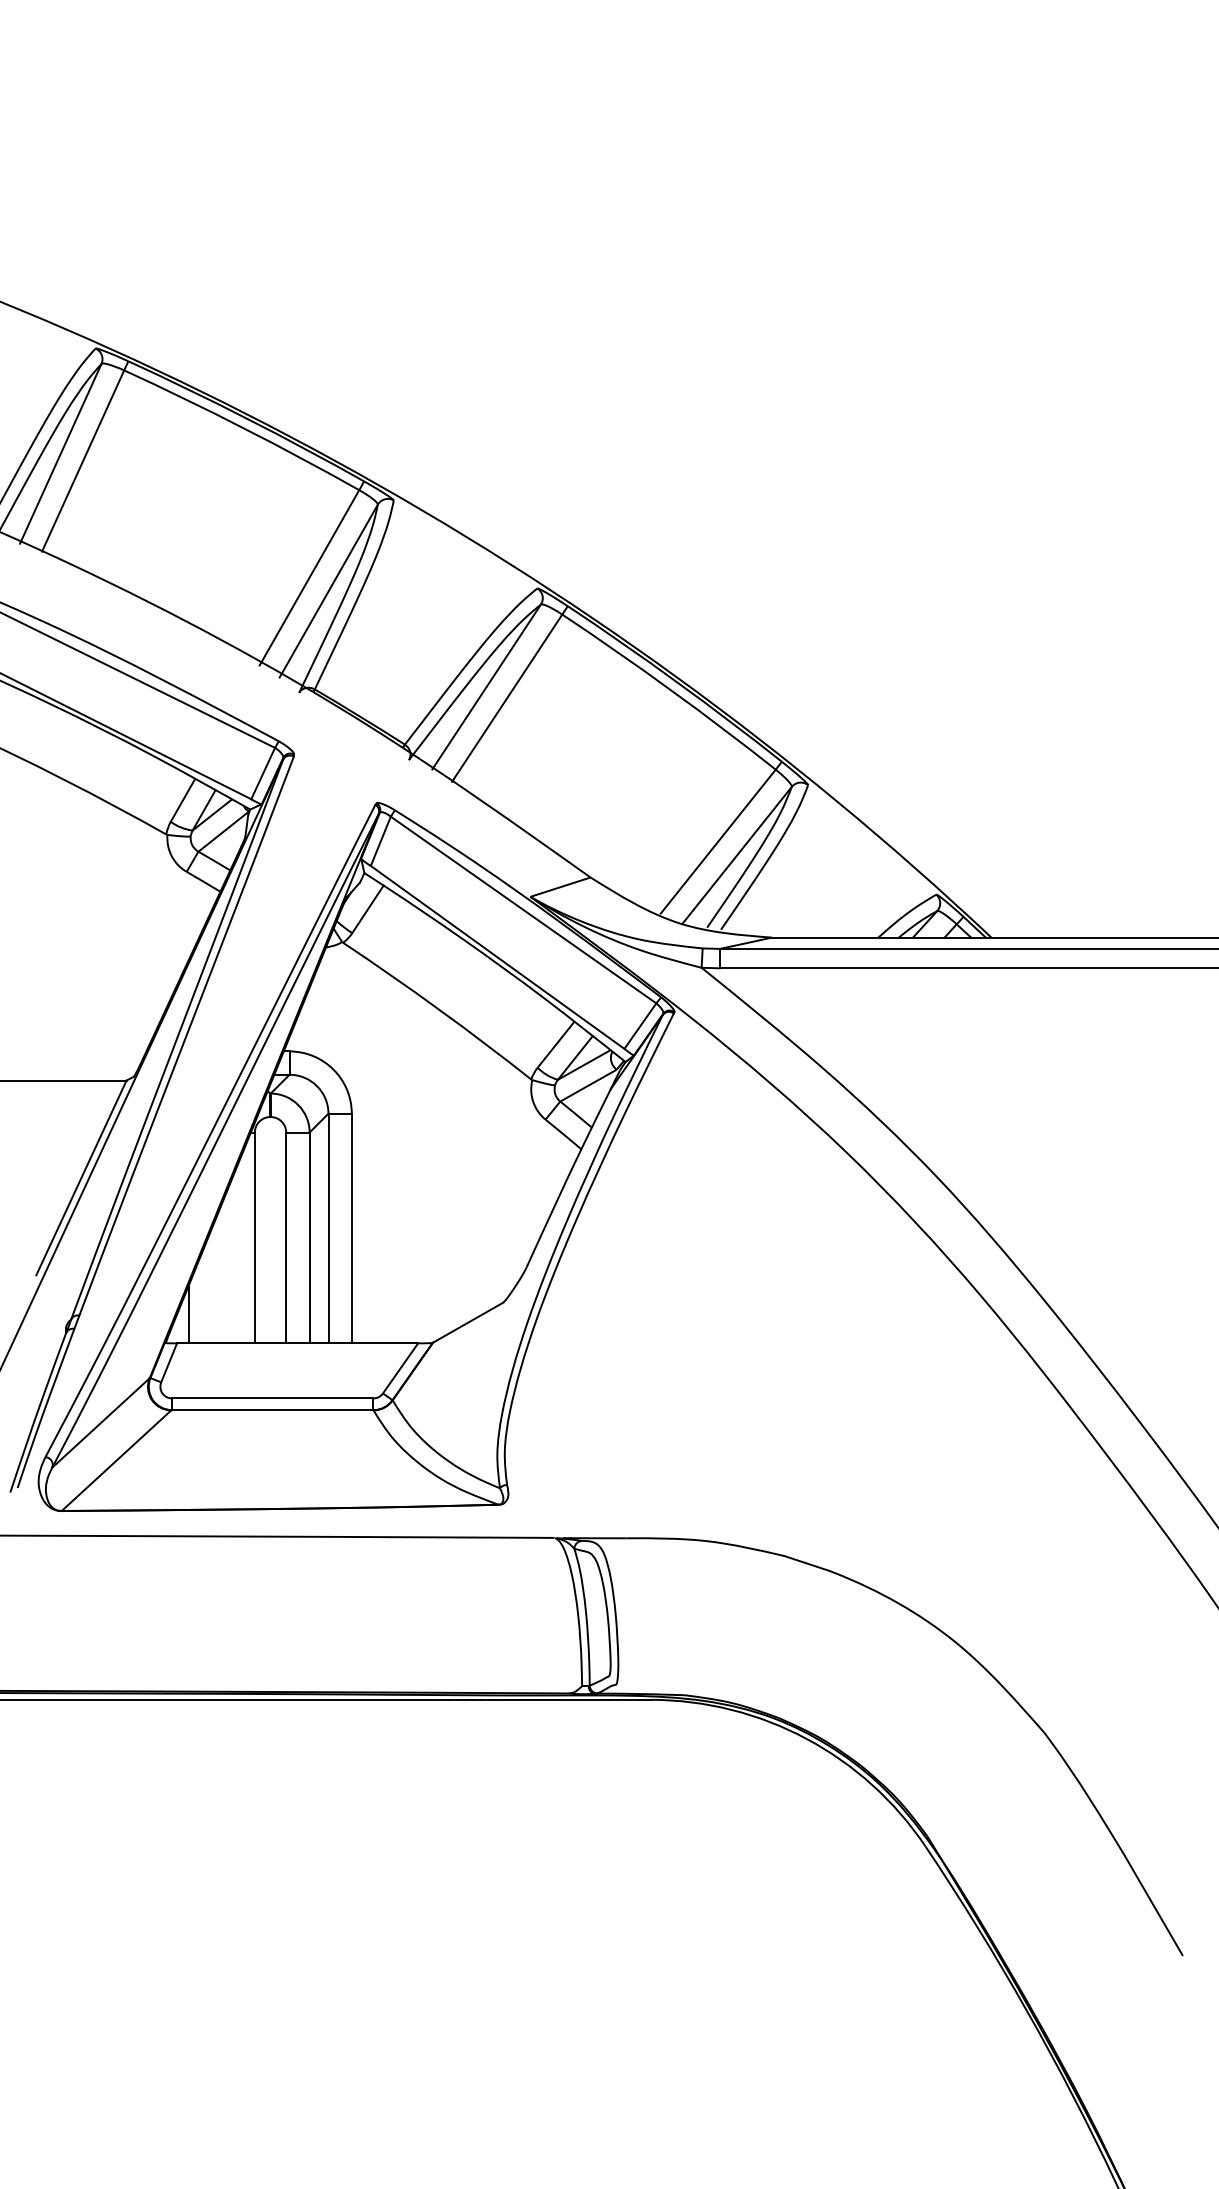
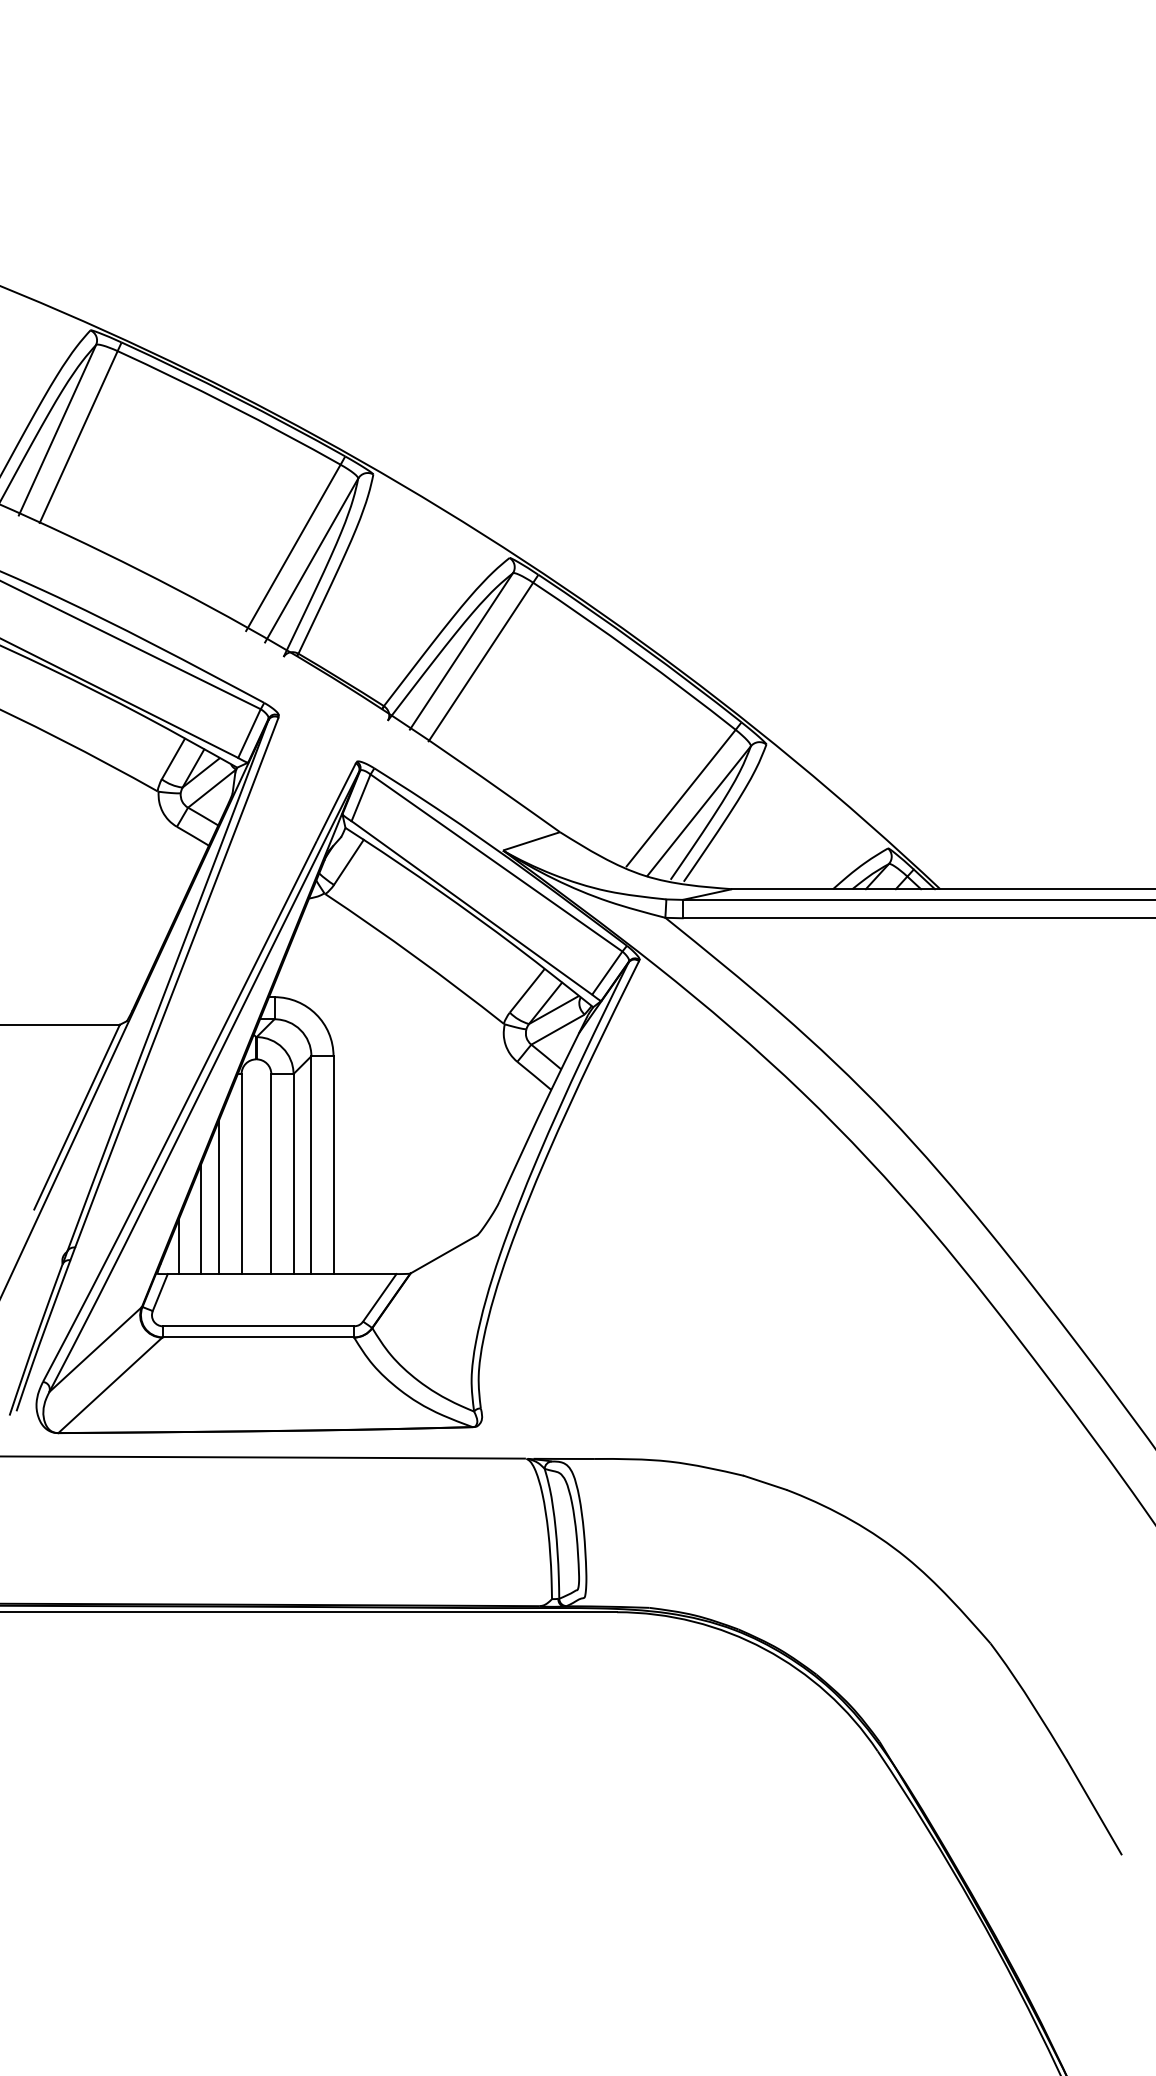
line: (231, 1261) -> (219, 1196), added
line: (212, 1285) -> (201, 1219), added

